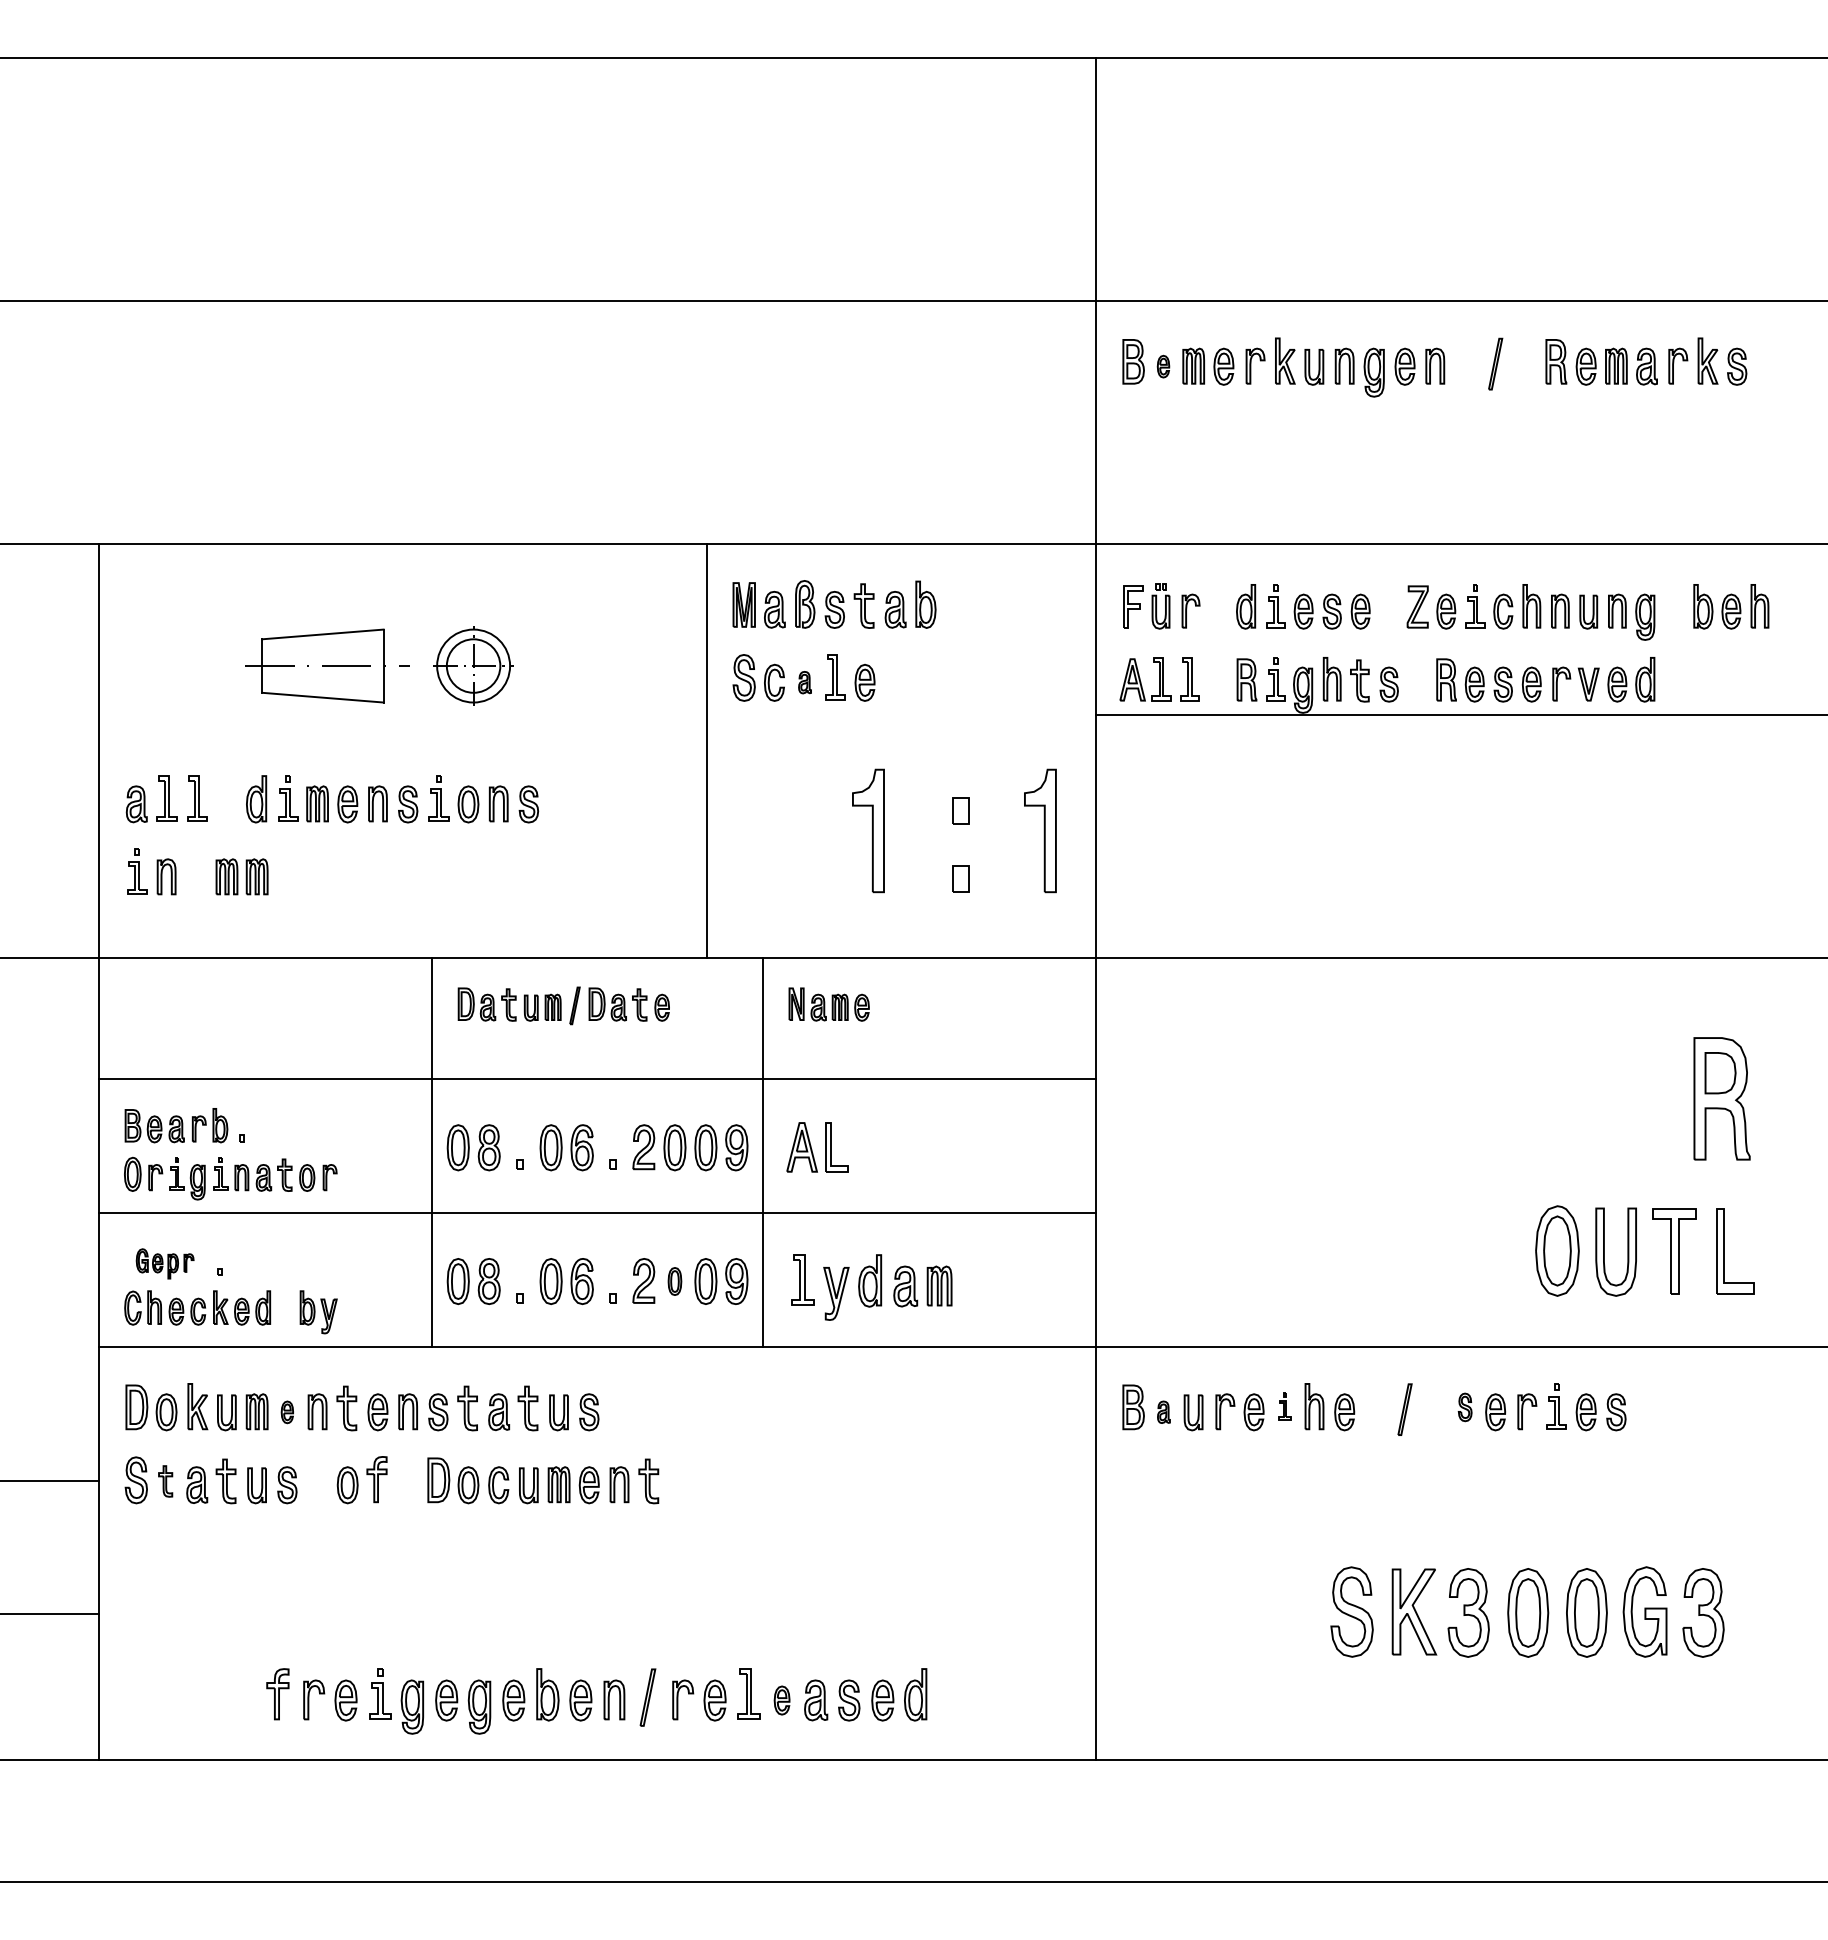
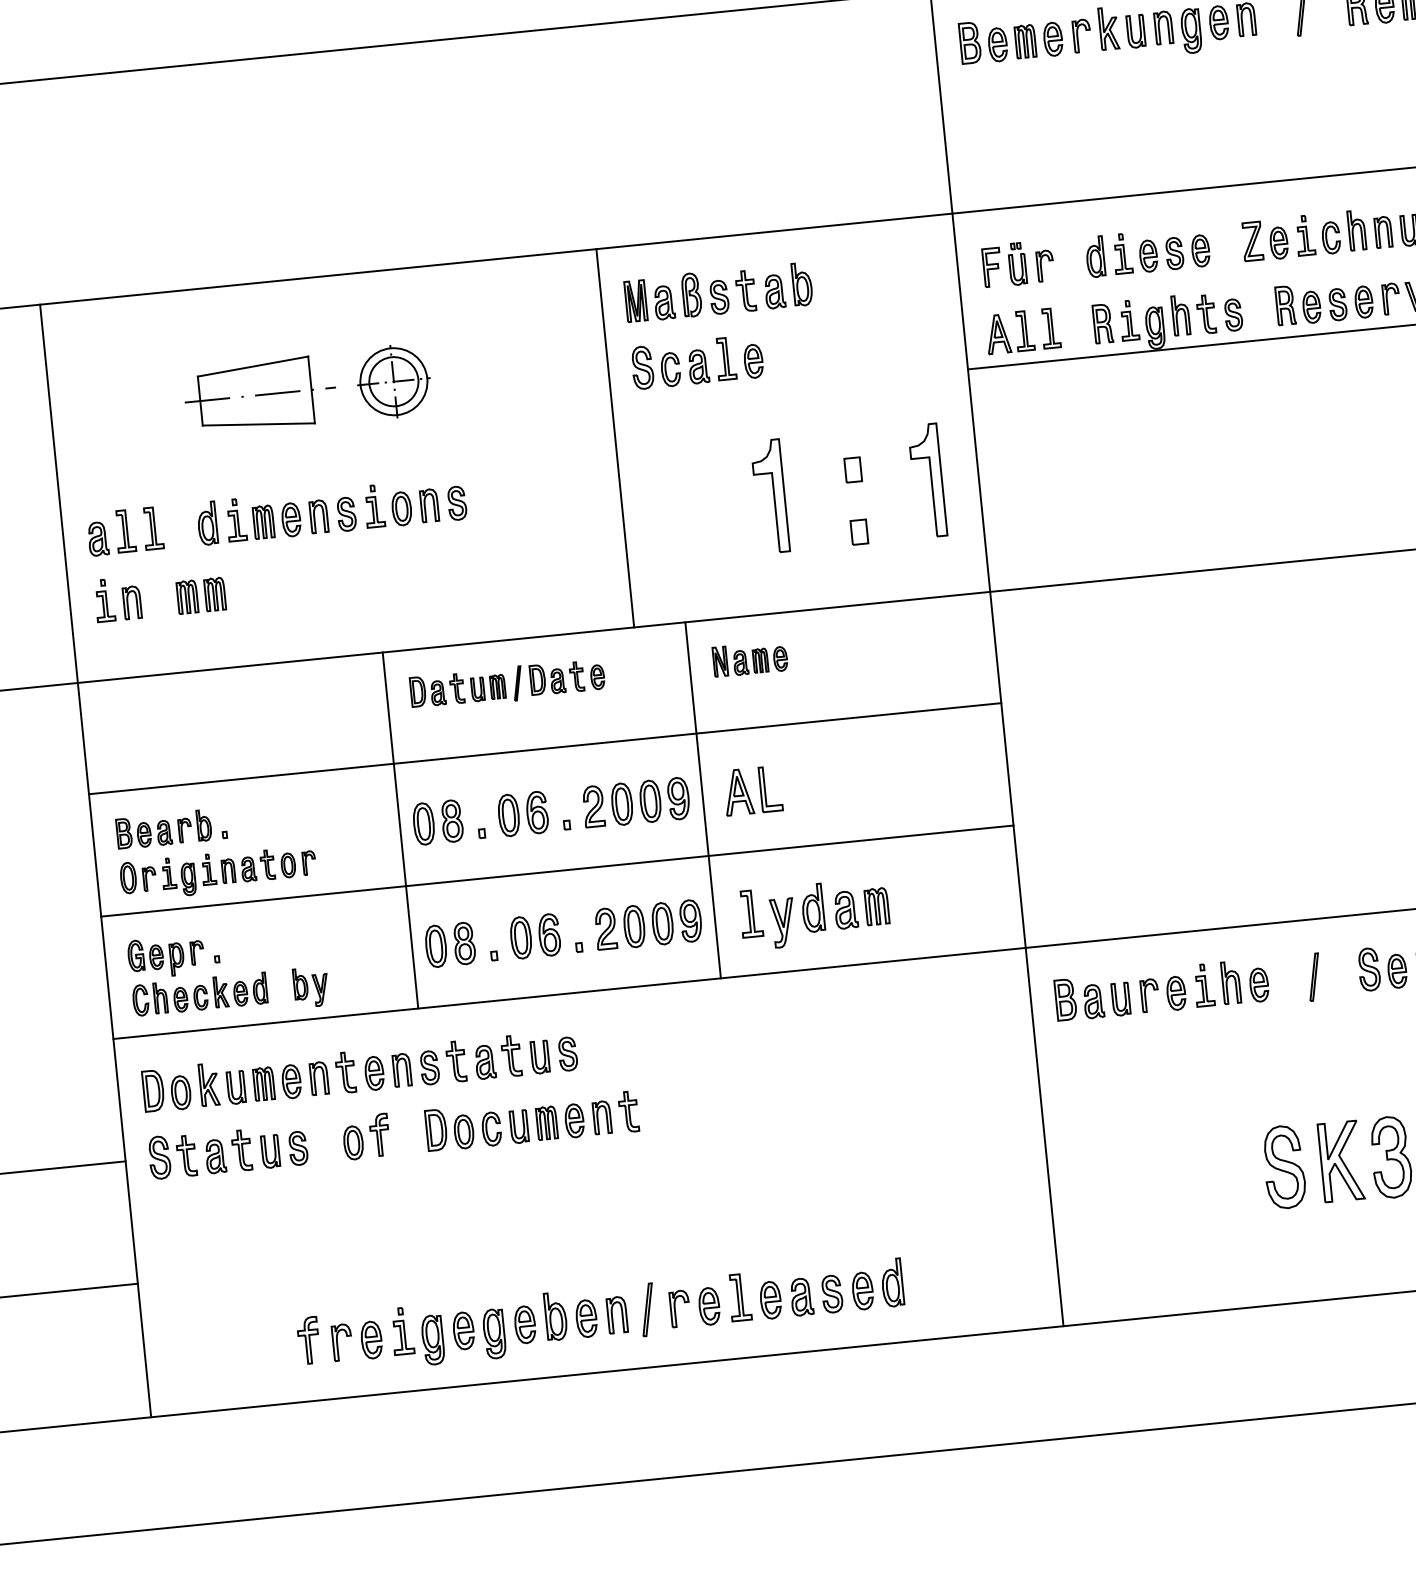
part: (1163, 366) -> (997, 44), size x1.67
part: (804, 682) -> (698, 366), size x1.67
part: (164, 1263) -> (165, 956), size x1.43
part: (674, 1281) -> (633, 926), size x1.67
part: (1284, 1406) -> (1203, 985), size x1.67
part: (1464, 1407) -> (1368, 969), size x1.67
part: (287, 1412) -> (291, 1081), size x1.67
part: (1163, 1412) -> (1093, 1001), size x1.67
part: (165, 1481) -> (186, 1156), size x1.43
part: (781, 1700) -> (770, 1300), size x1.43

